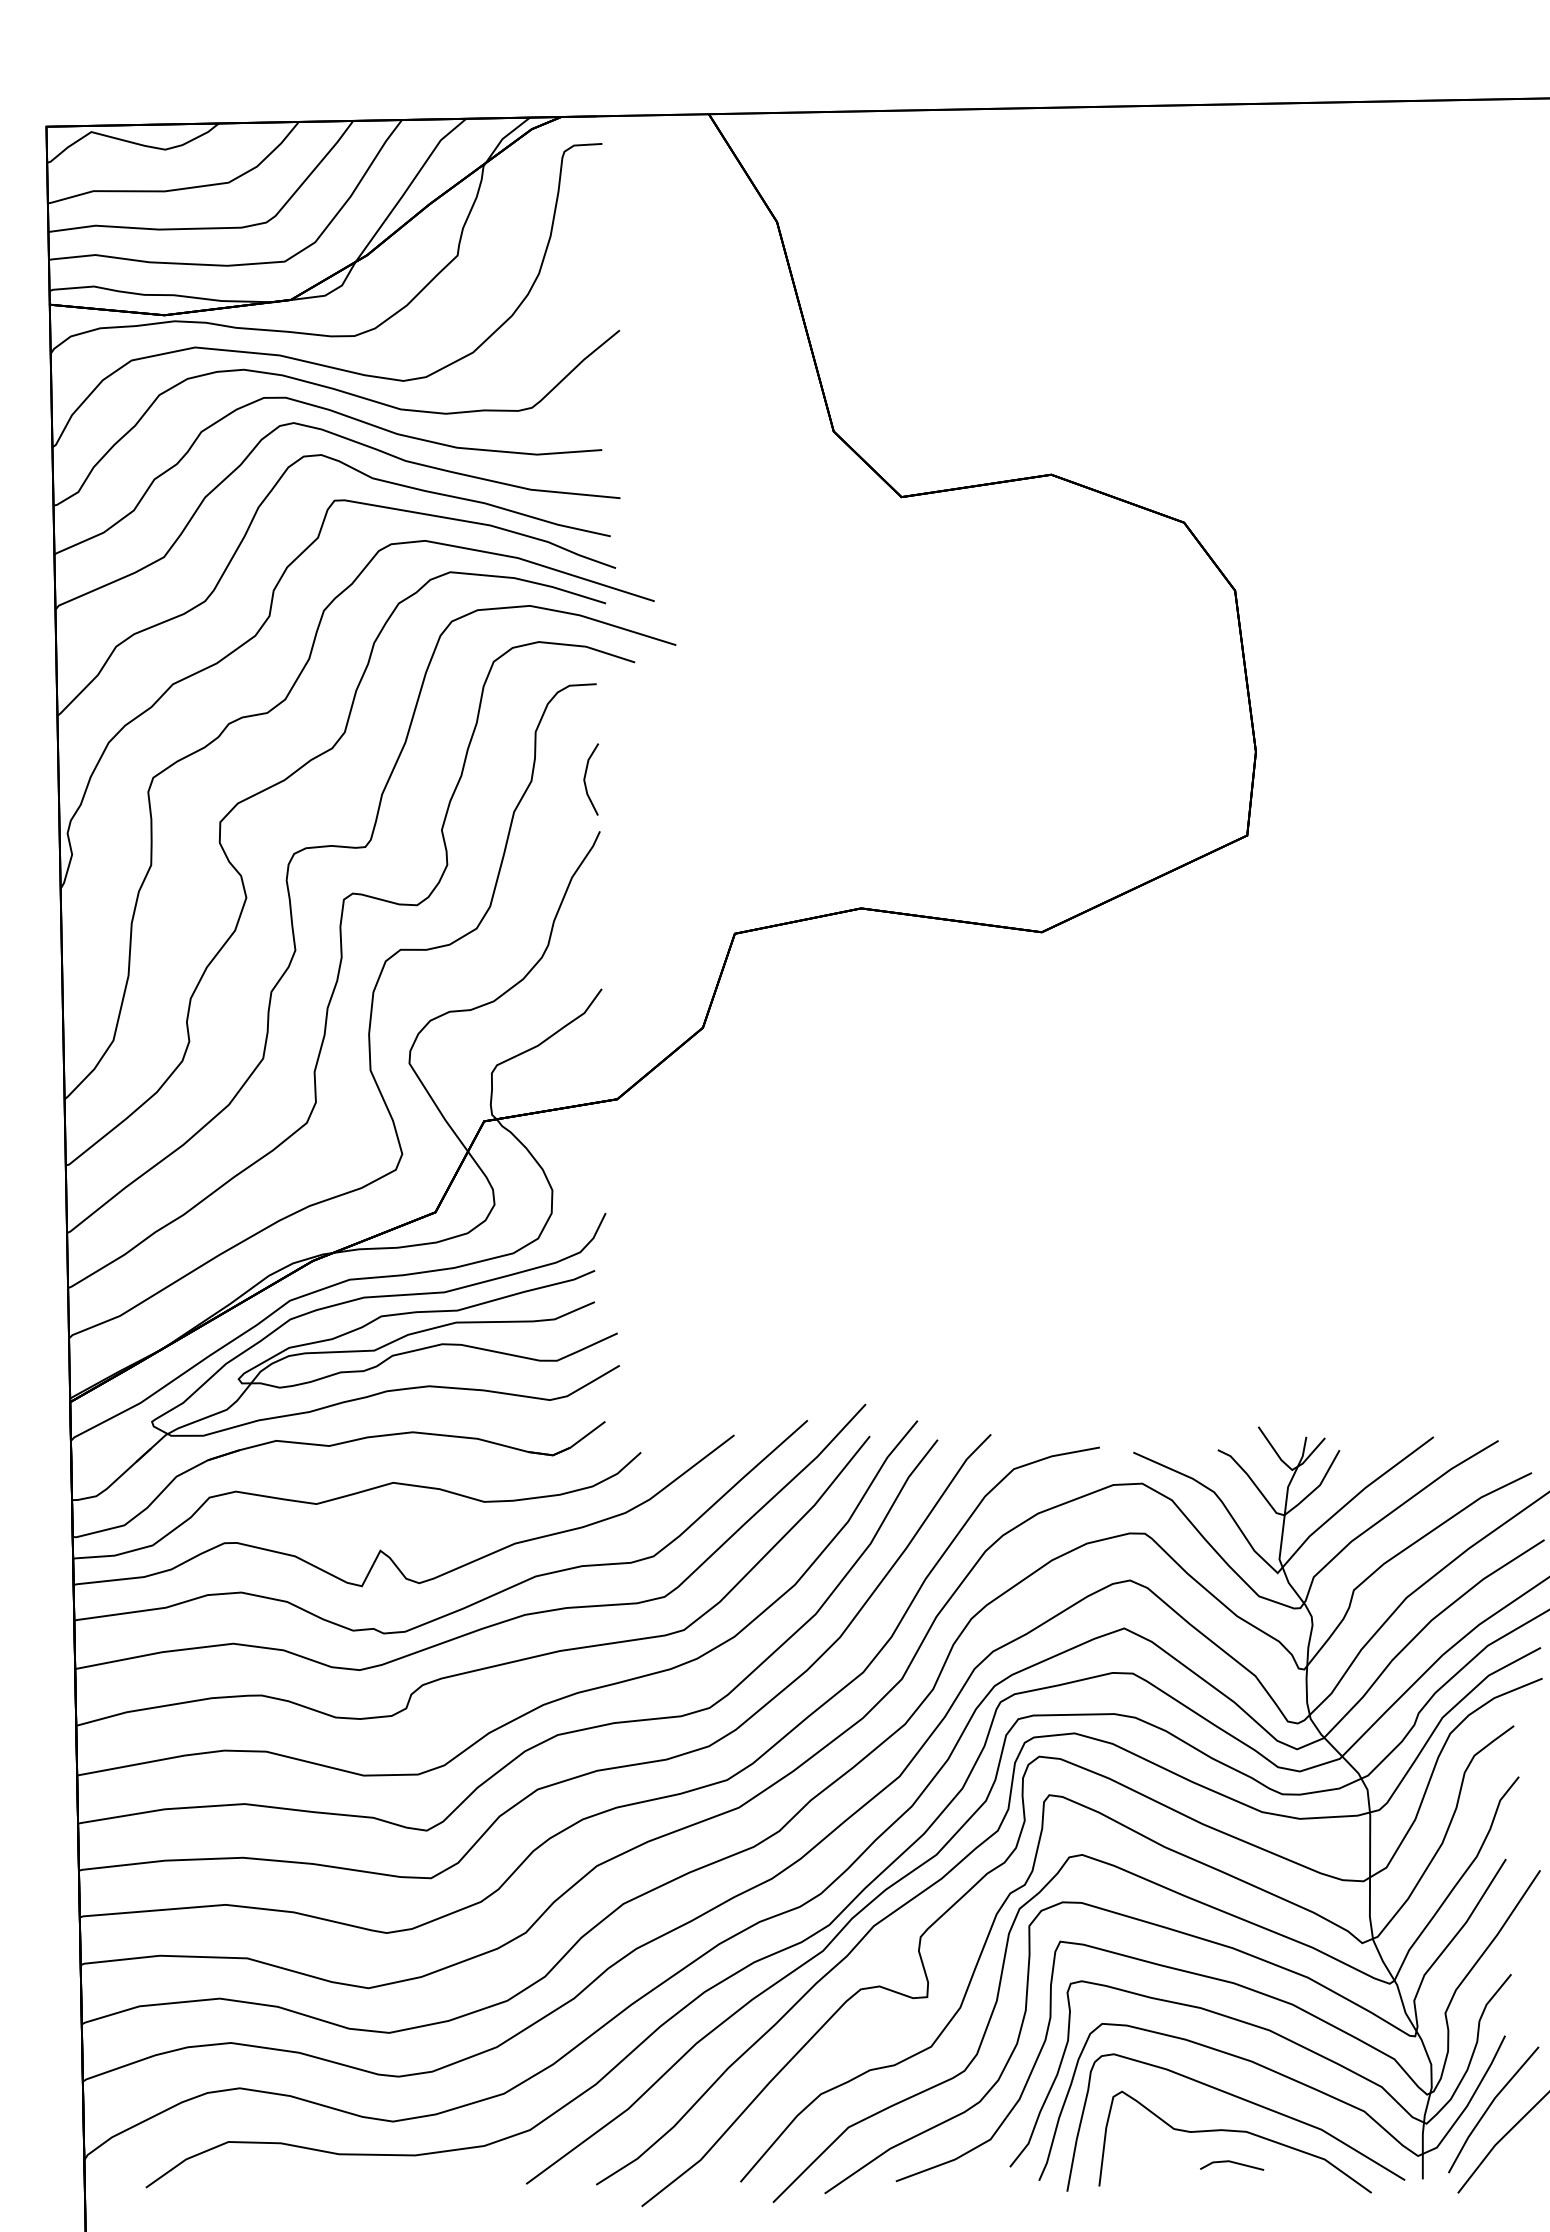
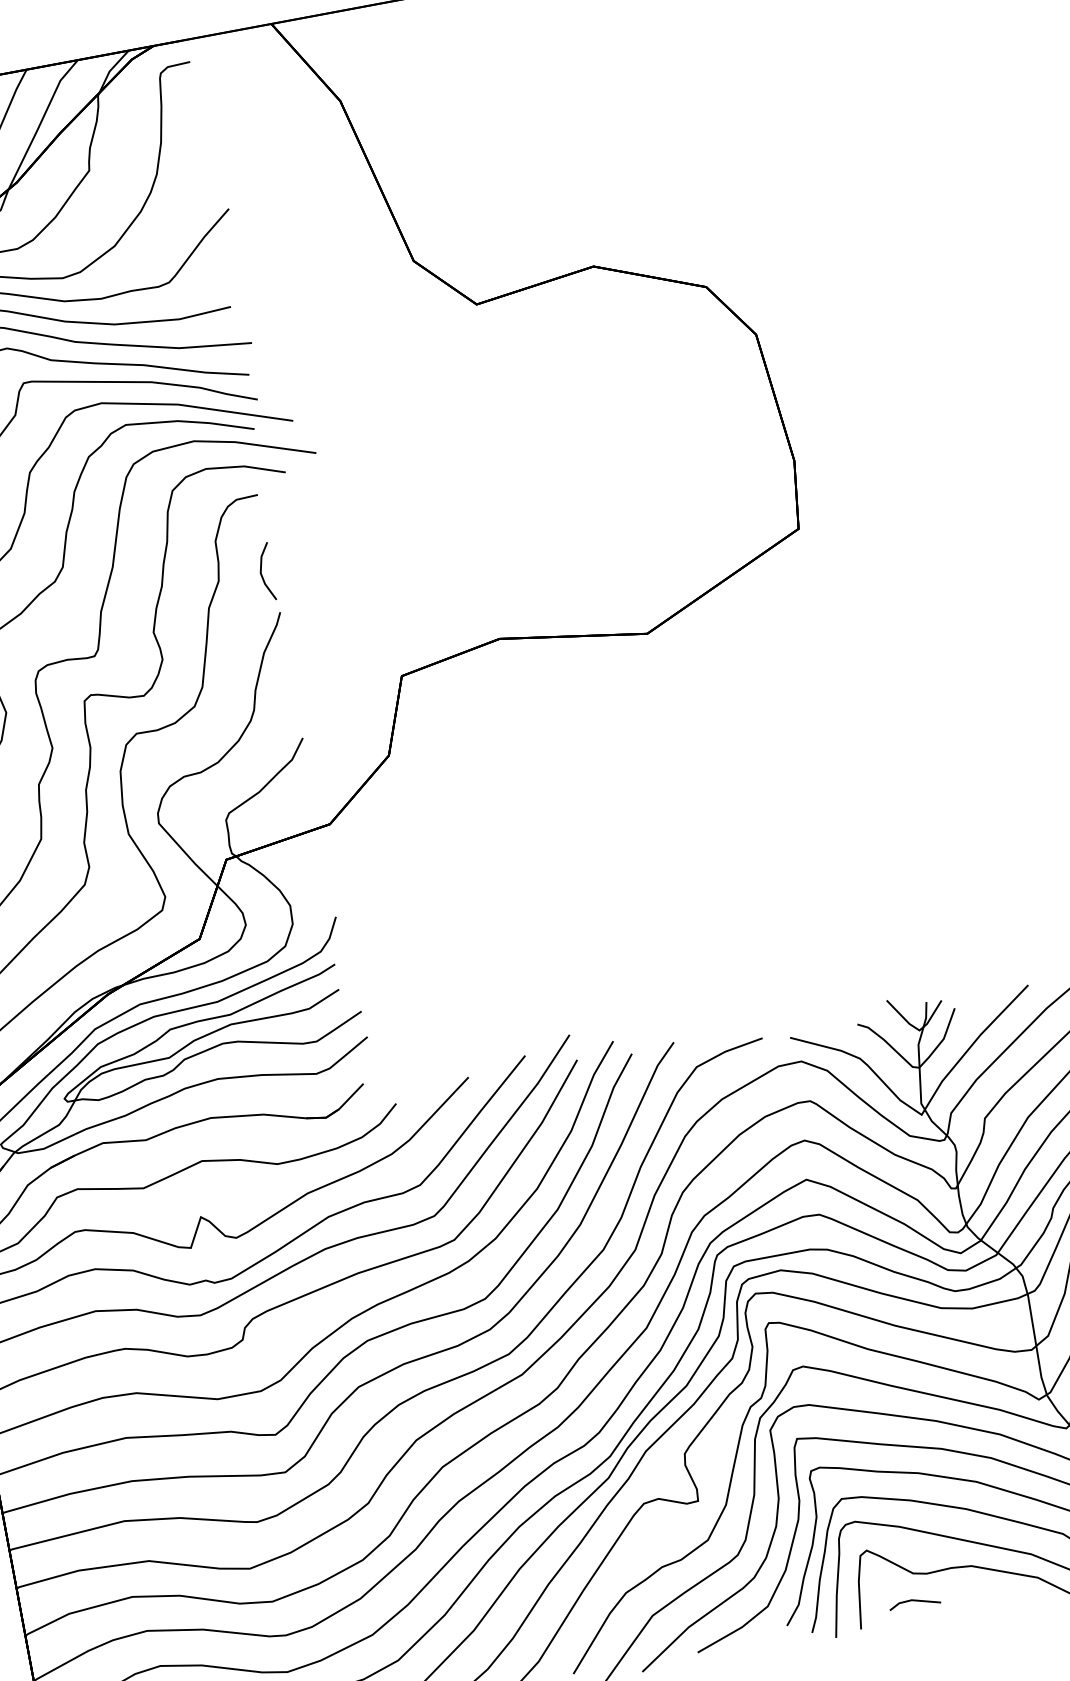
part: (1232, 2165) -> (915, 1603), moved

